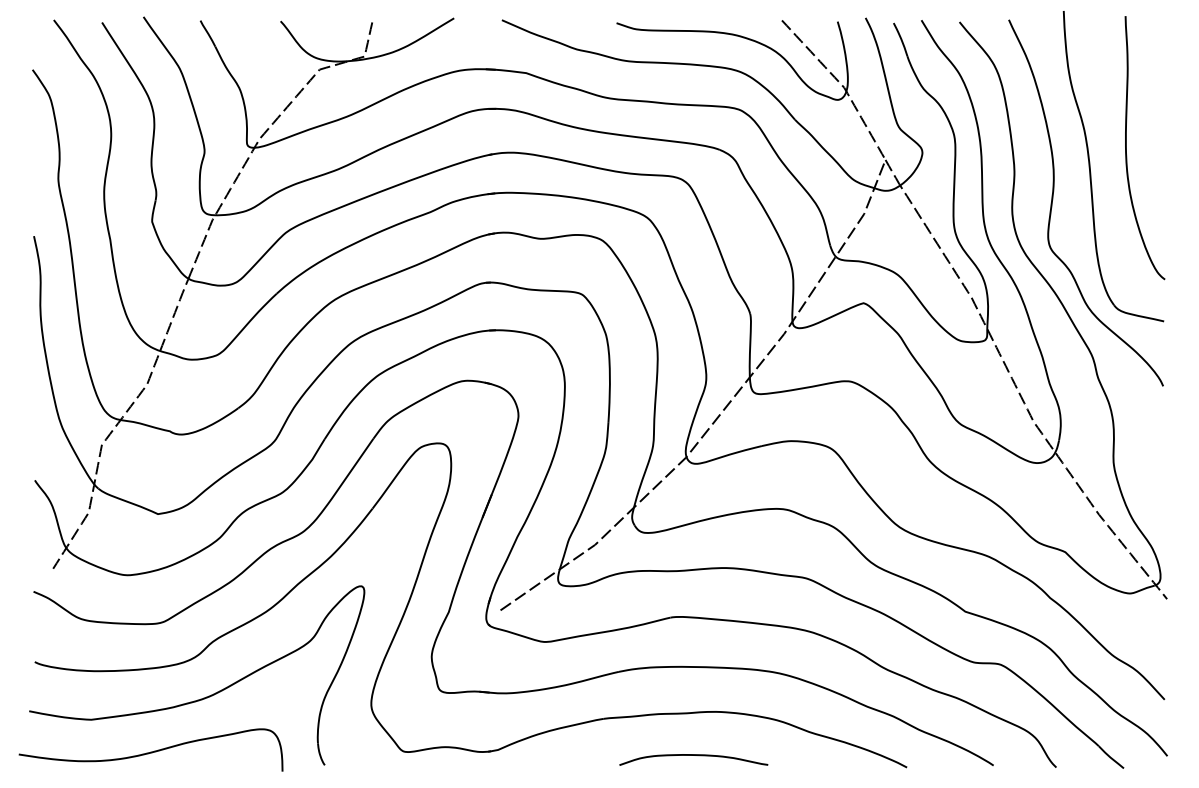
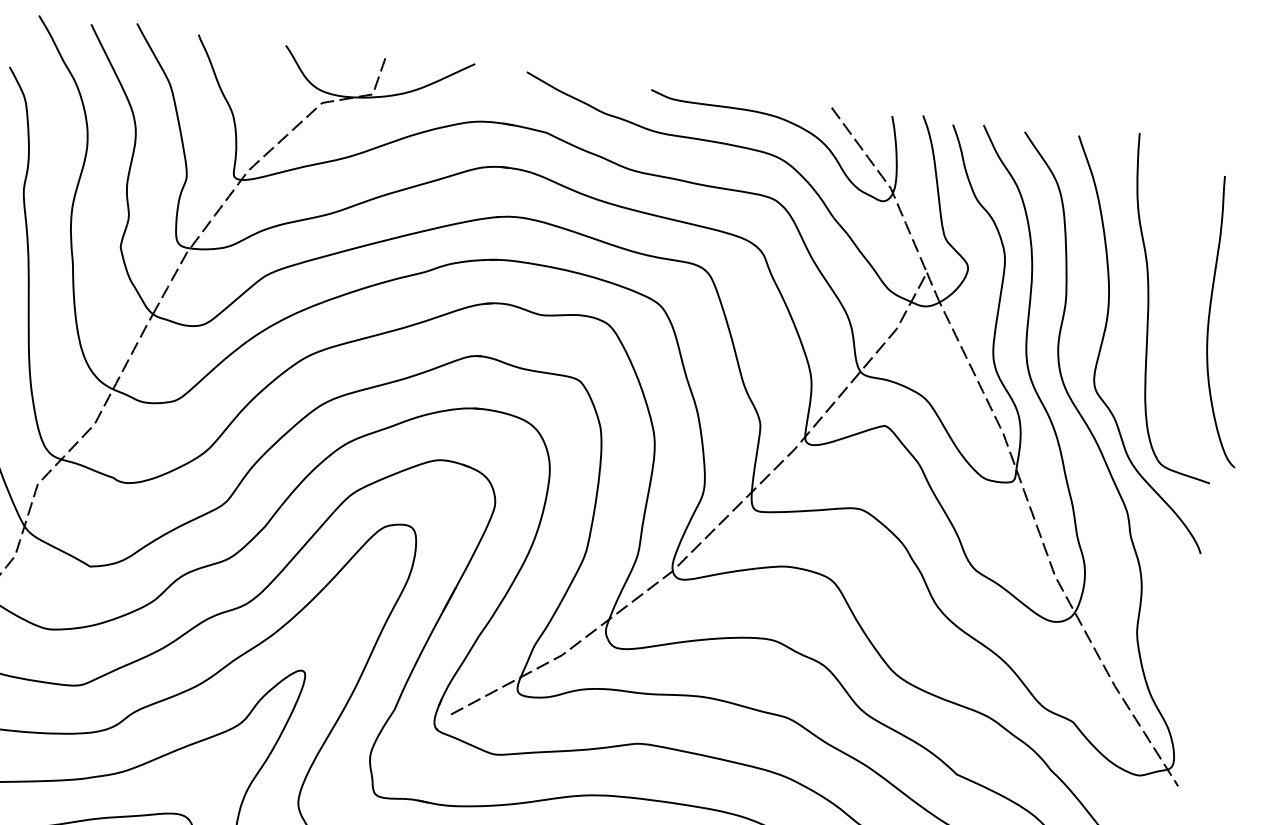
curve: (1126, 148) -> (1209, 320), moved

